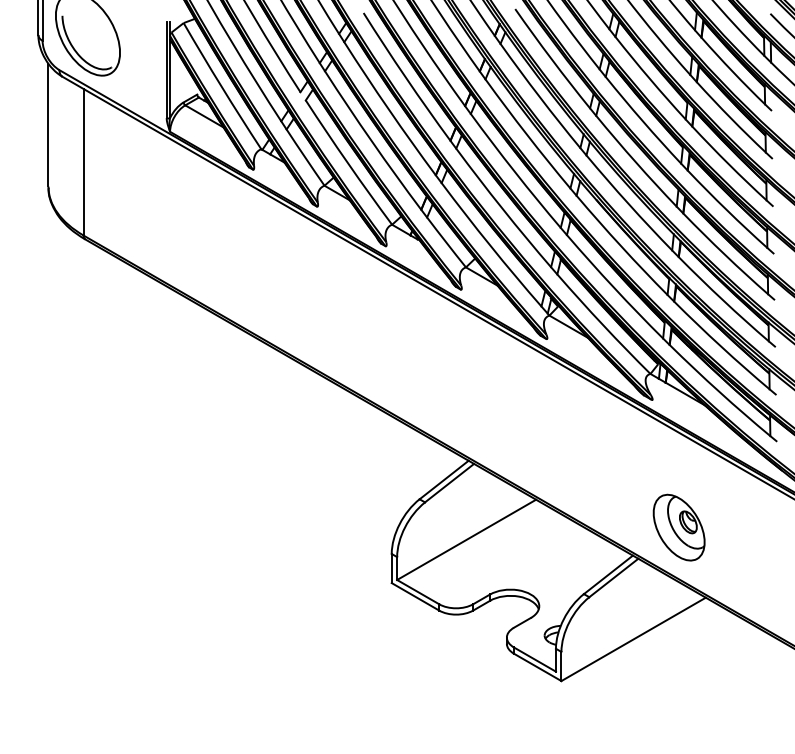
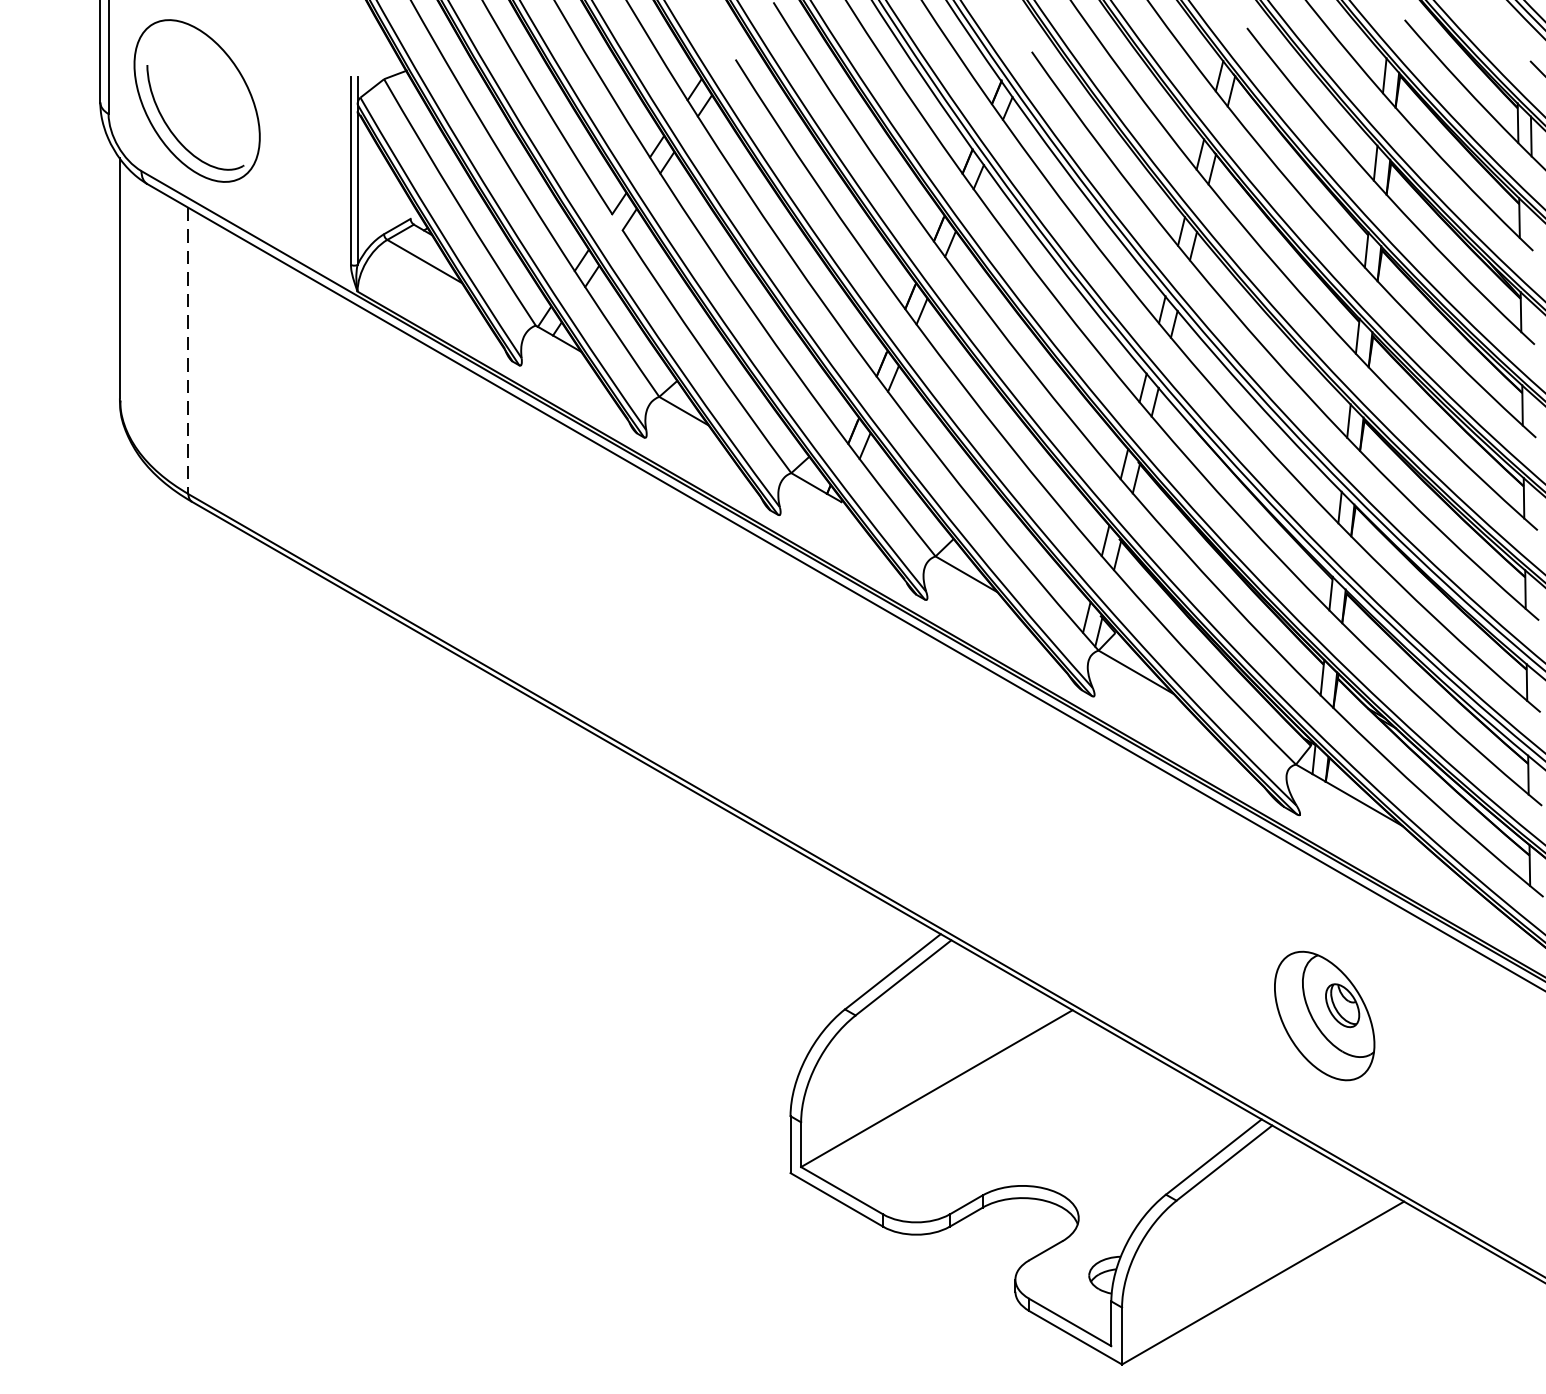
line: (83, 162) -> (188, 351), solid -> dashed
part: (678, 527) -> (1323, 1015), moved

